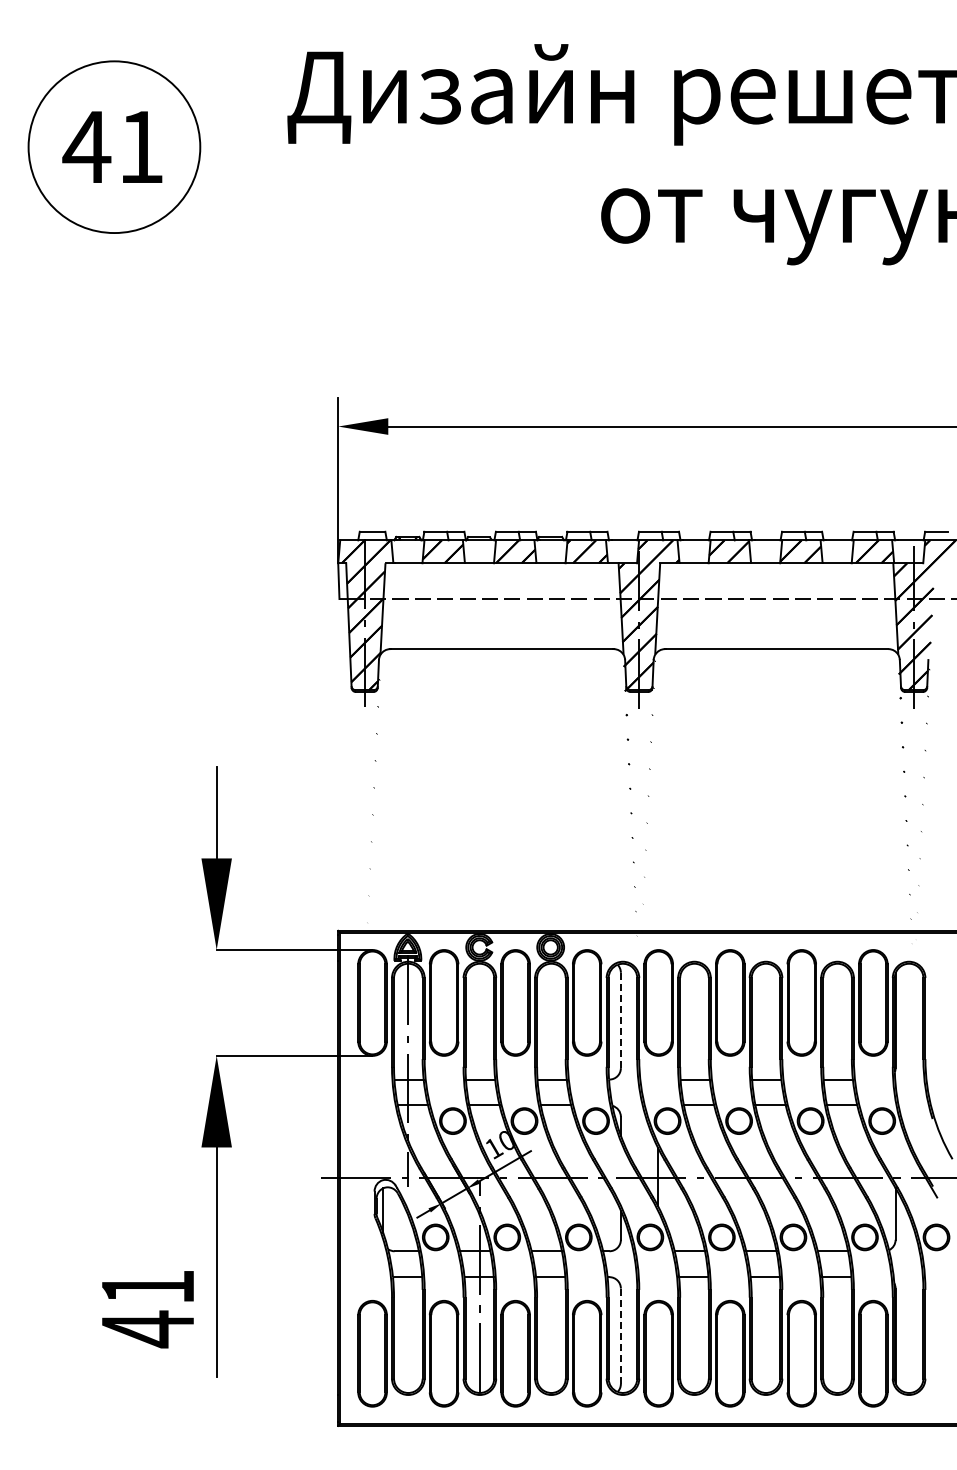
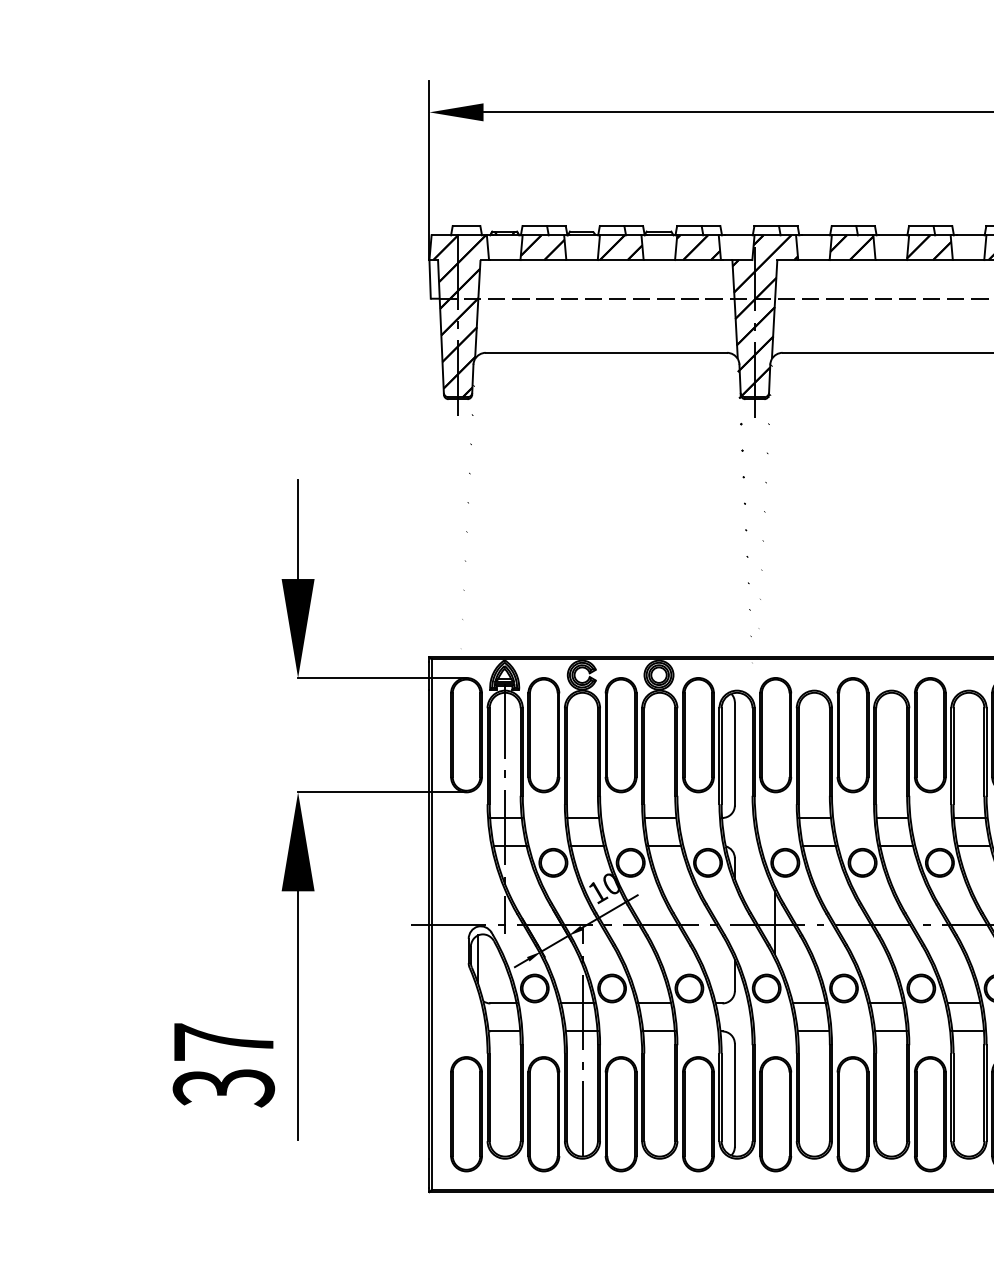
line: (620, 1020) -> (734, 754), dashed -> solid
text: (147, 1308) -> (223, 1065), 41 -> 37
line: (620, 1336) -> (734, 1095), dashed -> solid

